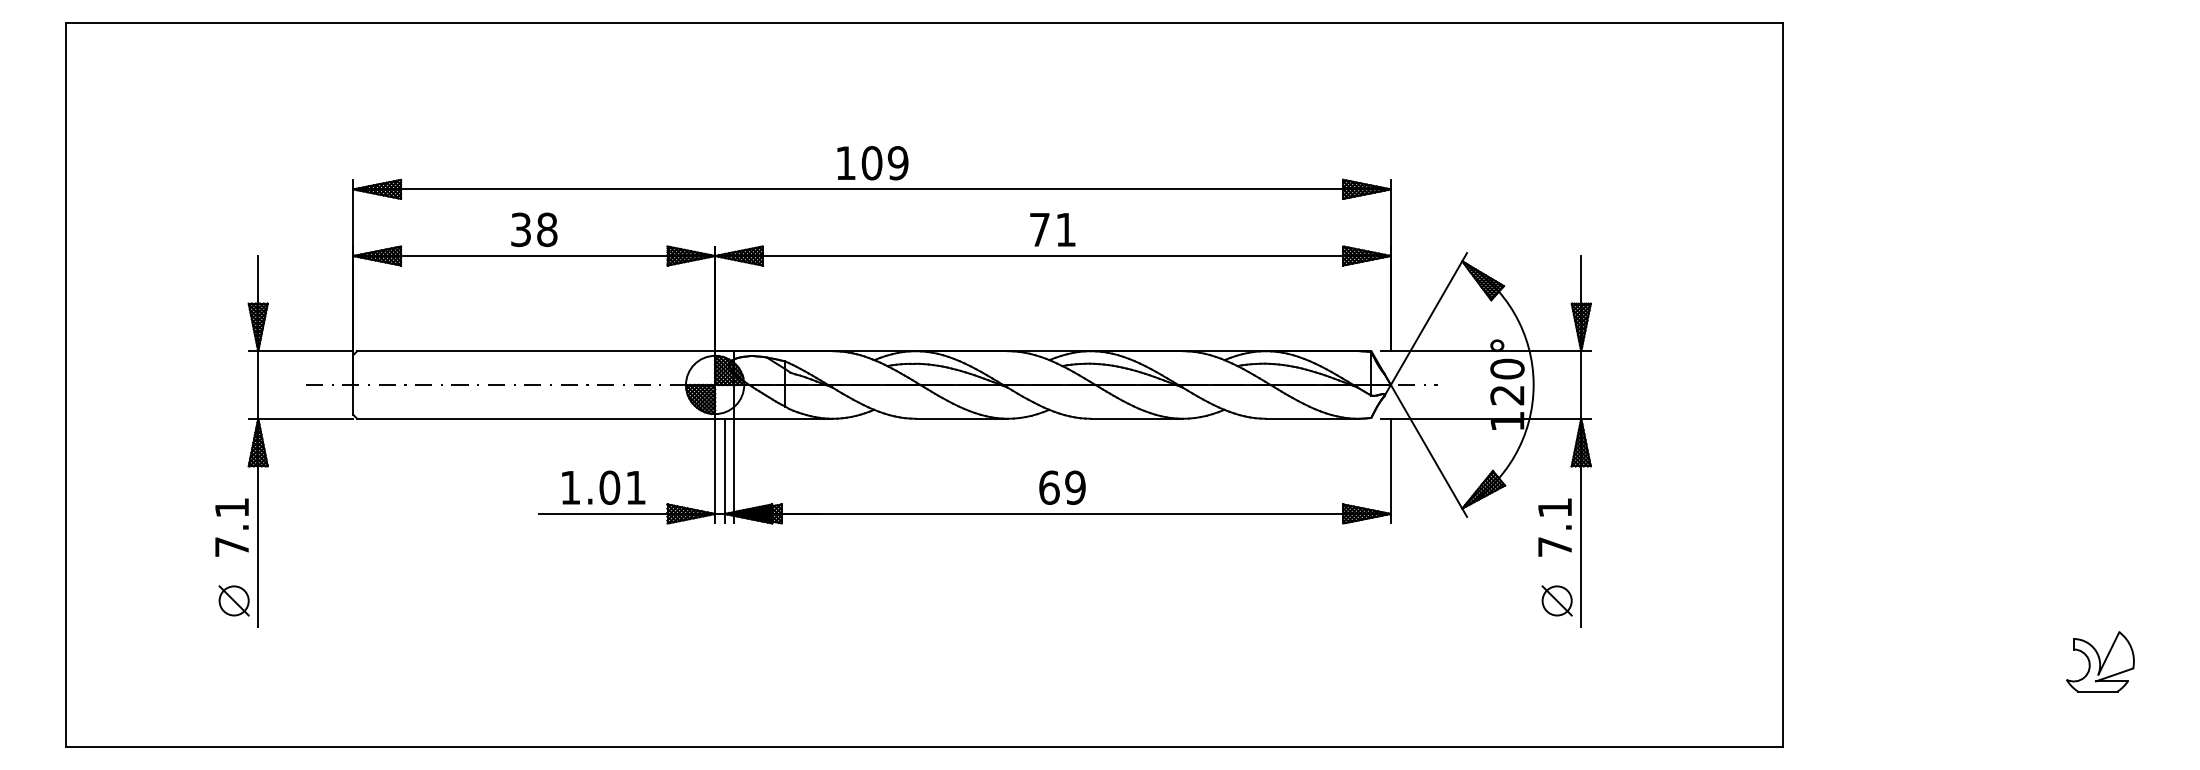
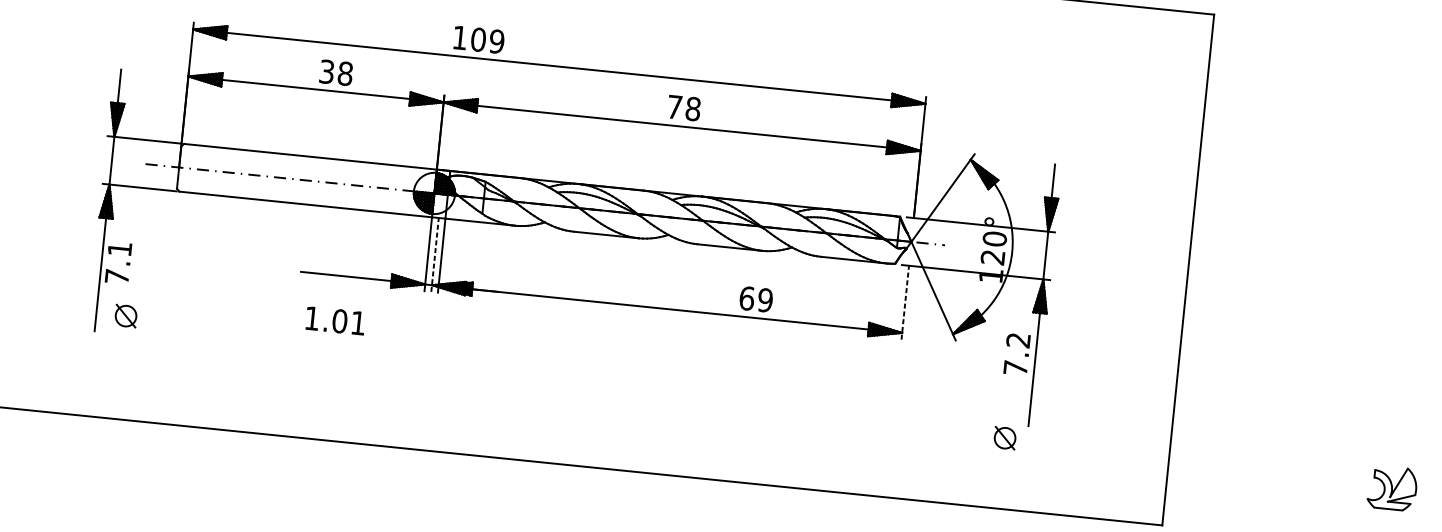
text: (872, 163) -> (478, 40), moved
text: (534, 229) -> (336, 72), moved
text: (1065, 229) -> (692, 108), 71 -> 78
line: (724, 470) -> (434, 254), solid -> dashed
line: (1390, 470) -> (905, 302), solid -> dashed
text: (603, 487) -> (335, 320), moved
text: (1062, 487) -> (756, 299), moved
text: (1554, 507) -> (1018, 340), 7.1 -> 7.2
text: (231, 527) -> (118, 262), moved
part: (233, 600) -> (125, 315), moved
part: (1556, 600) -> (1004, 437), moved

